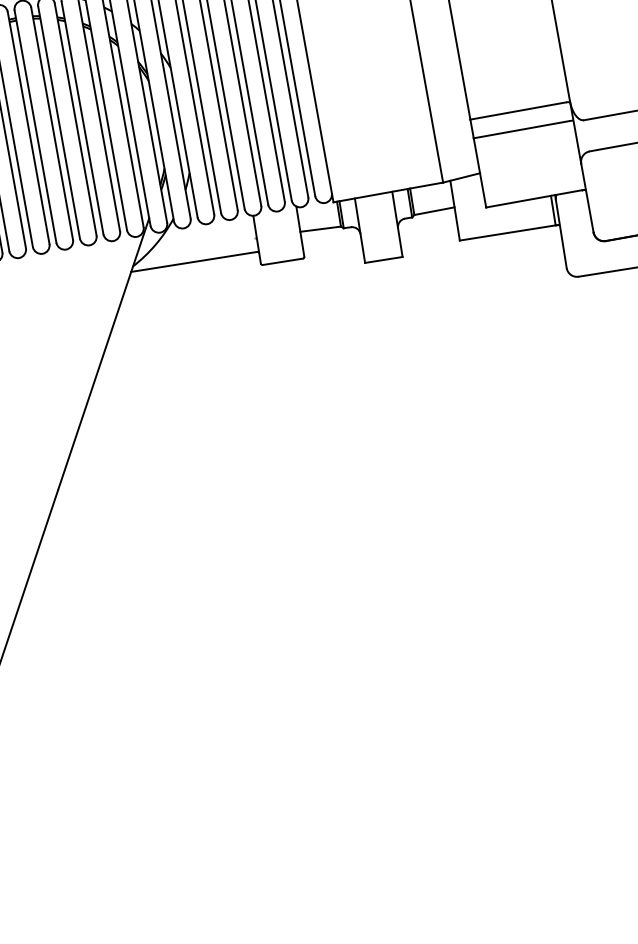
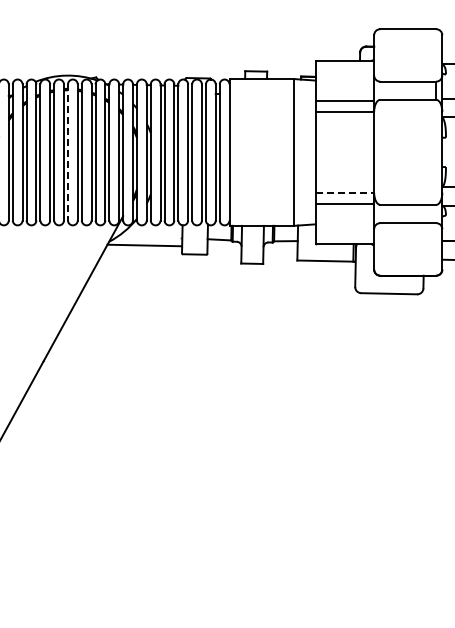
line: (519, 110) -> (344, 192), solid -> dashed
line: (36, 126) -> (68, 152), solid -> dashed

